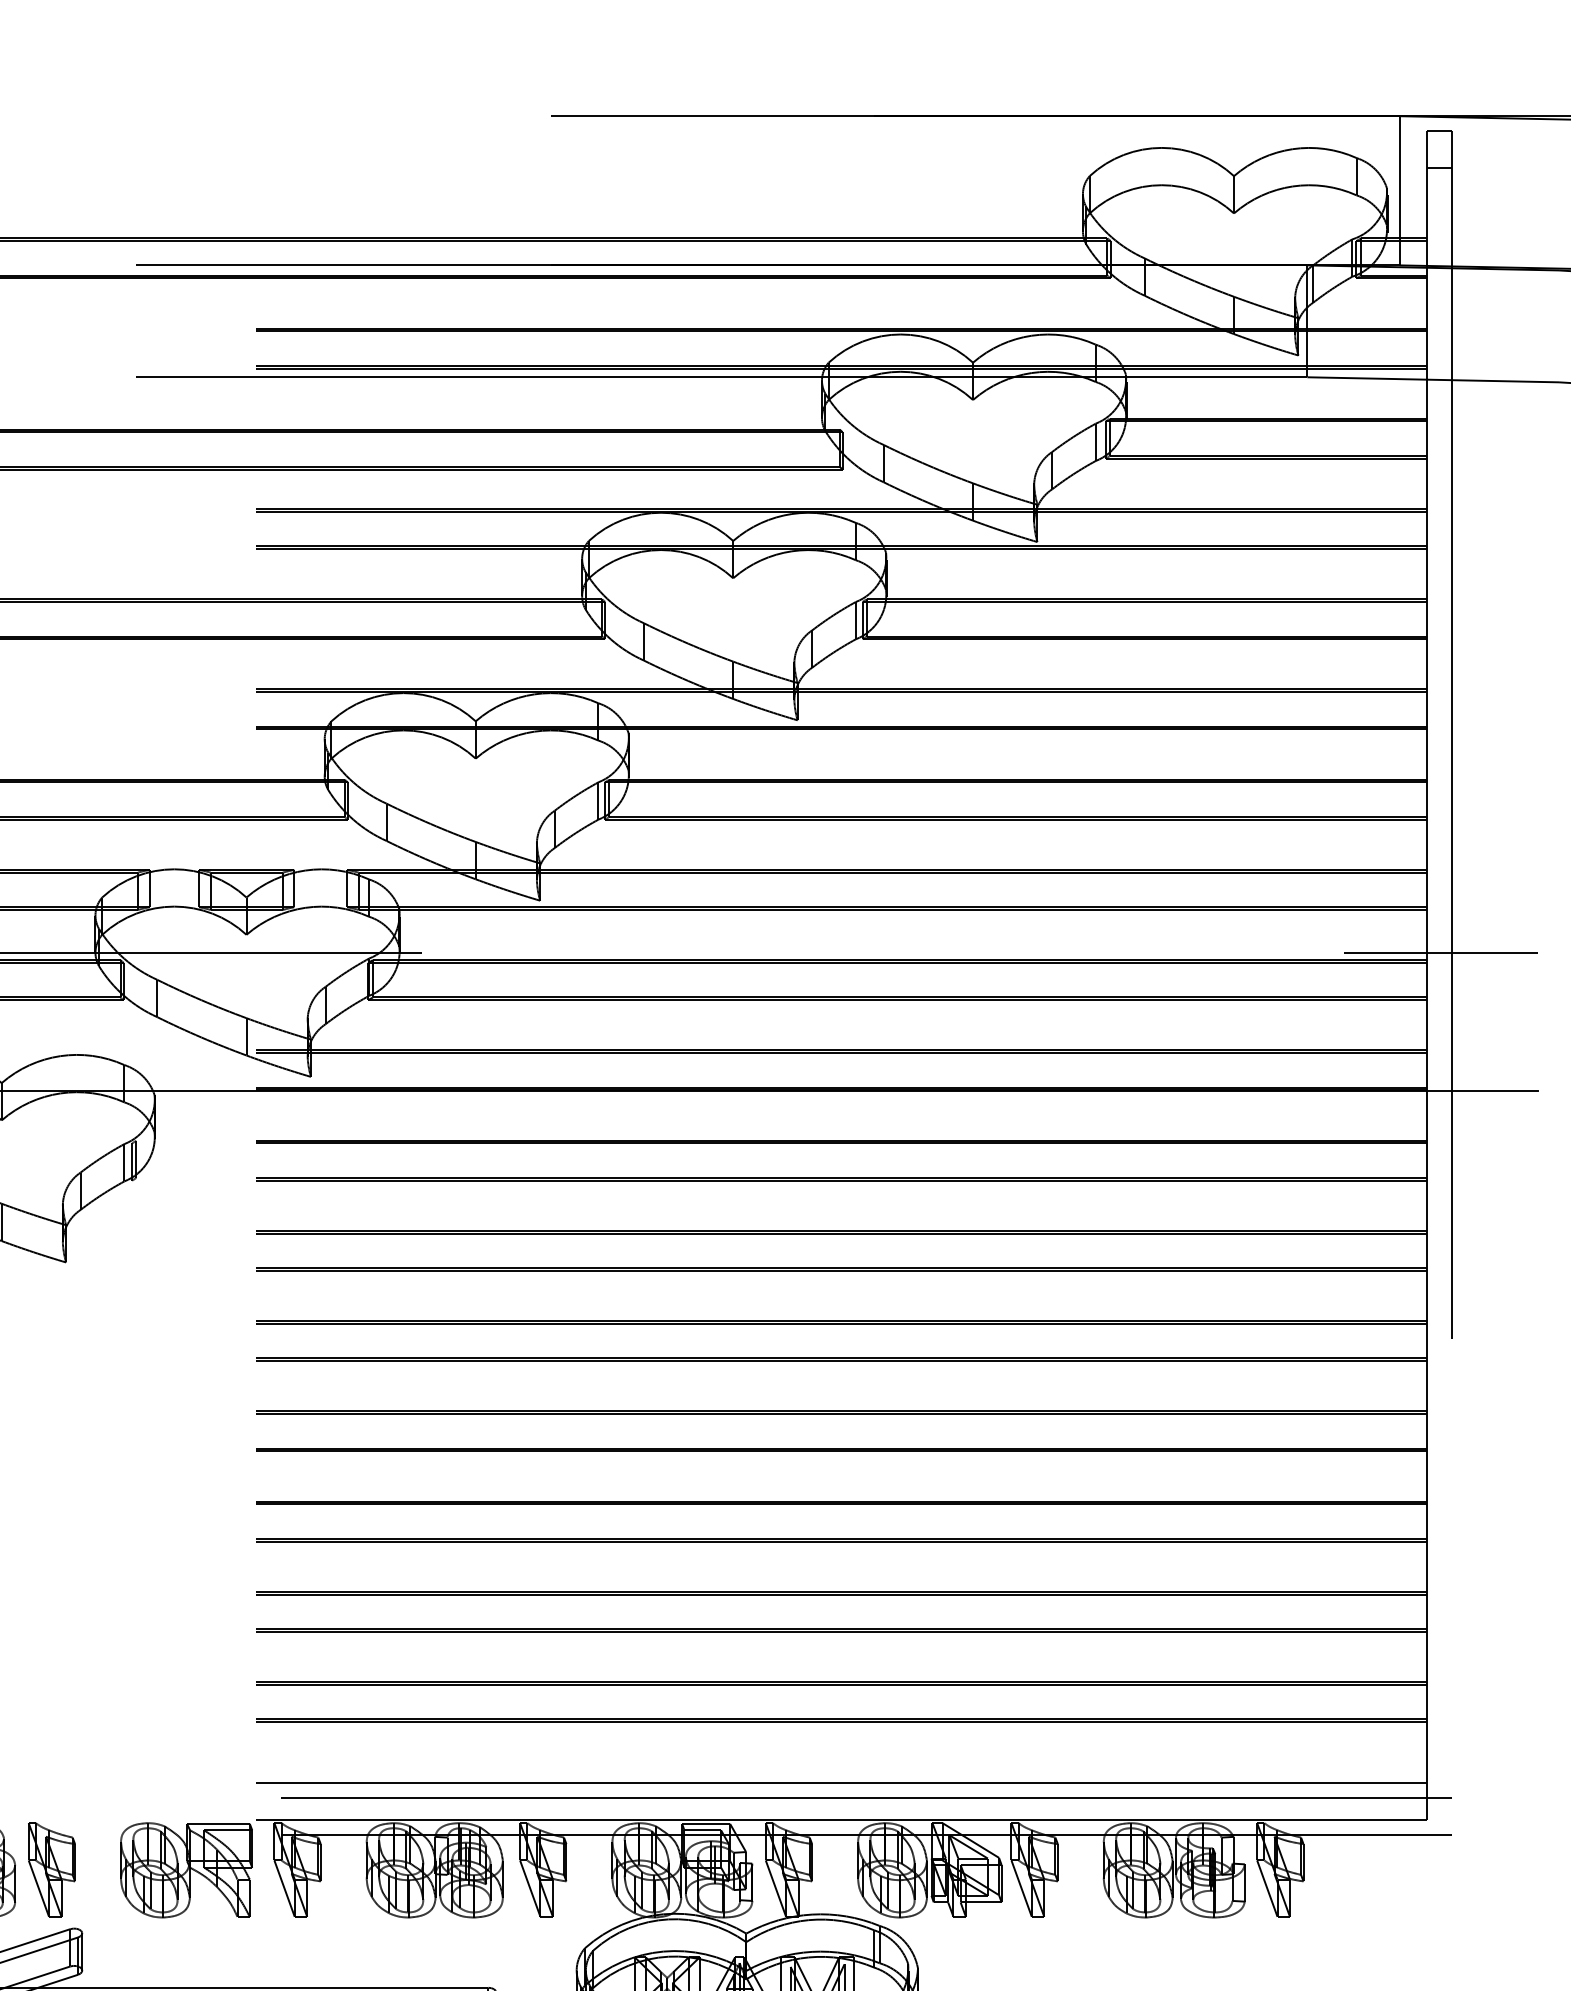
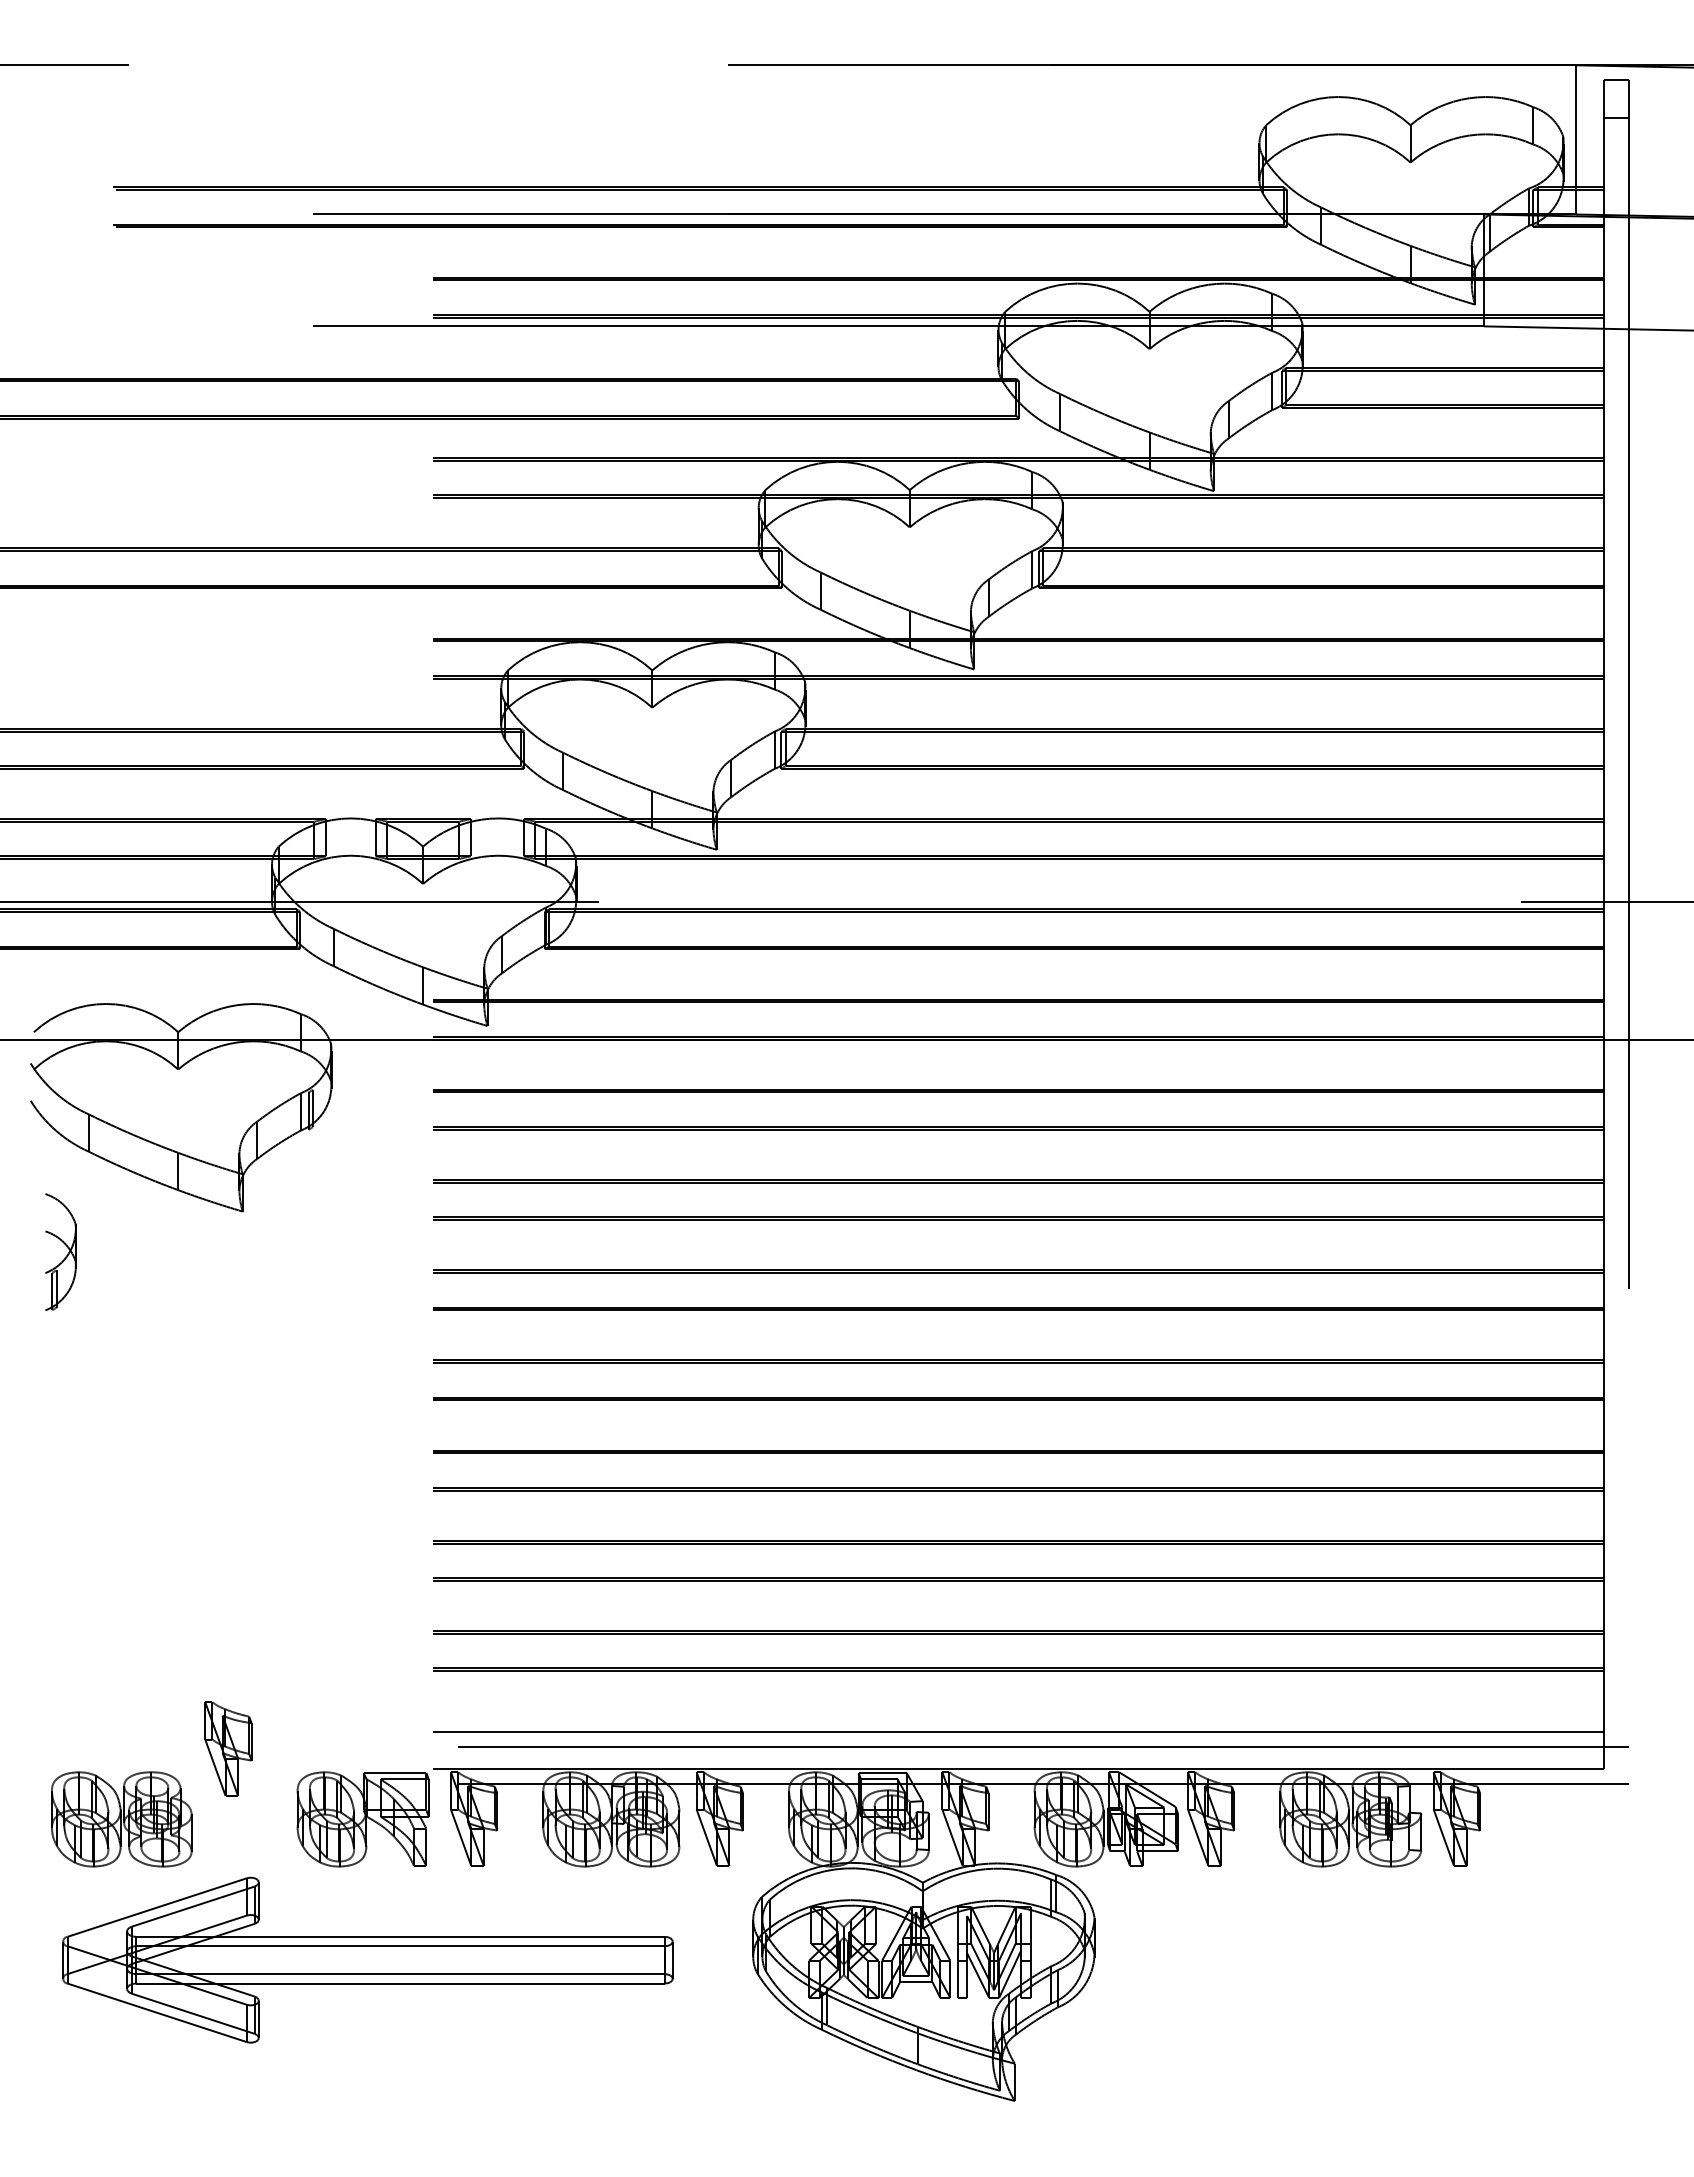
part: (51, 1869) -> (228, 1748), moved

